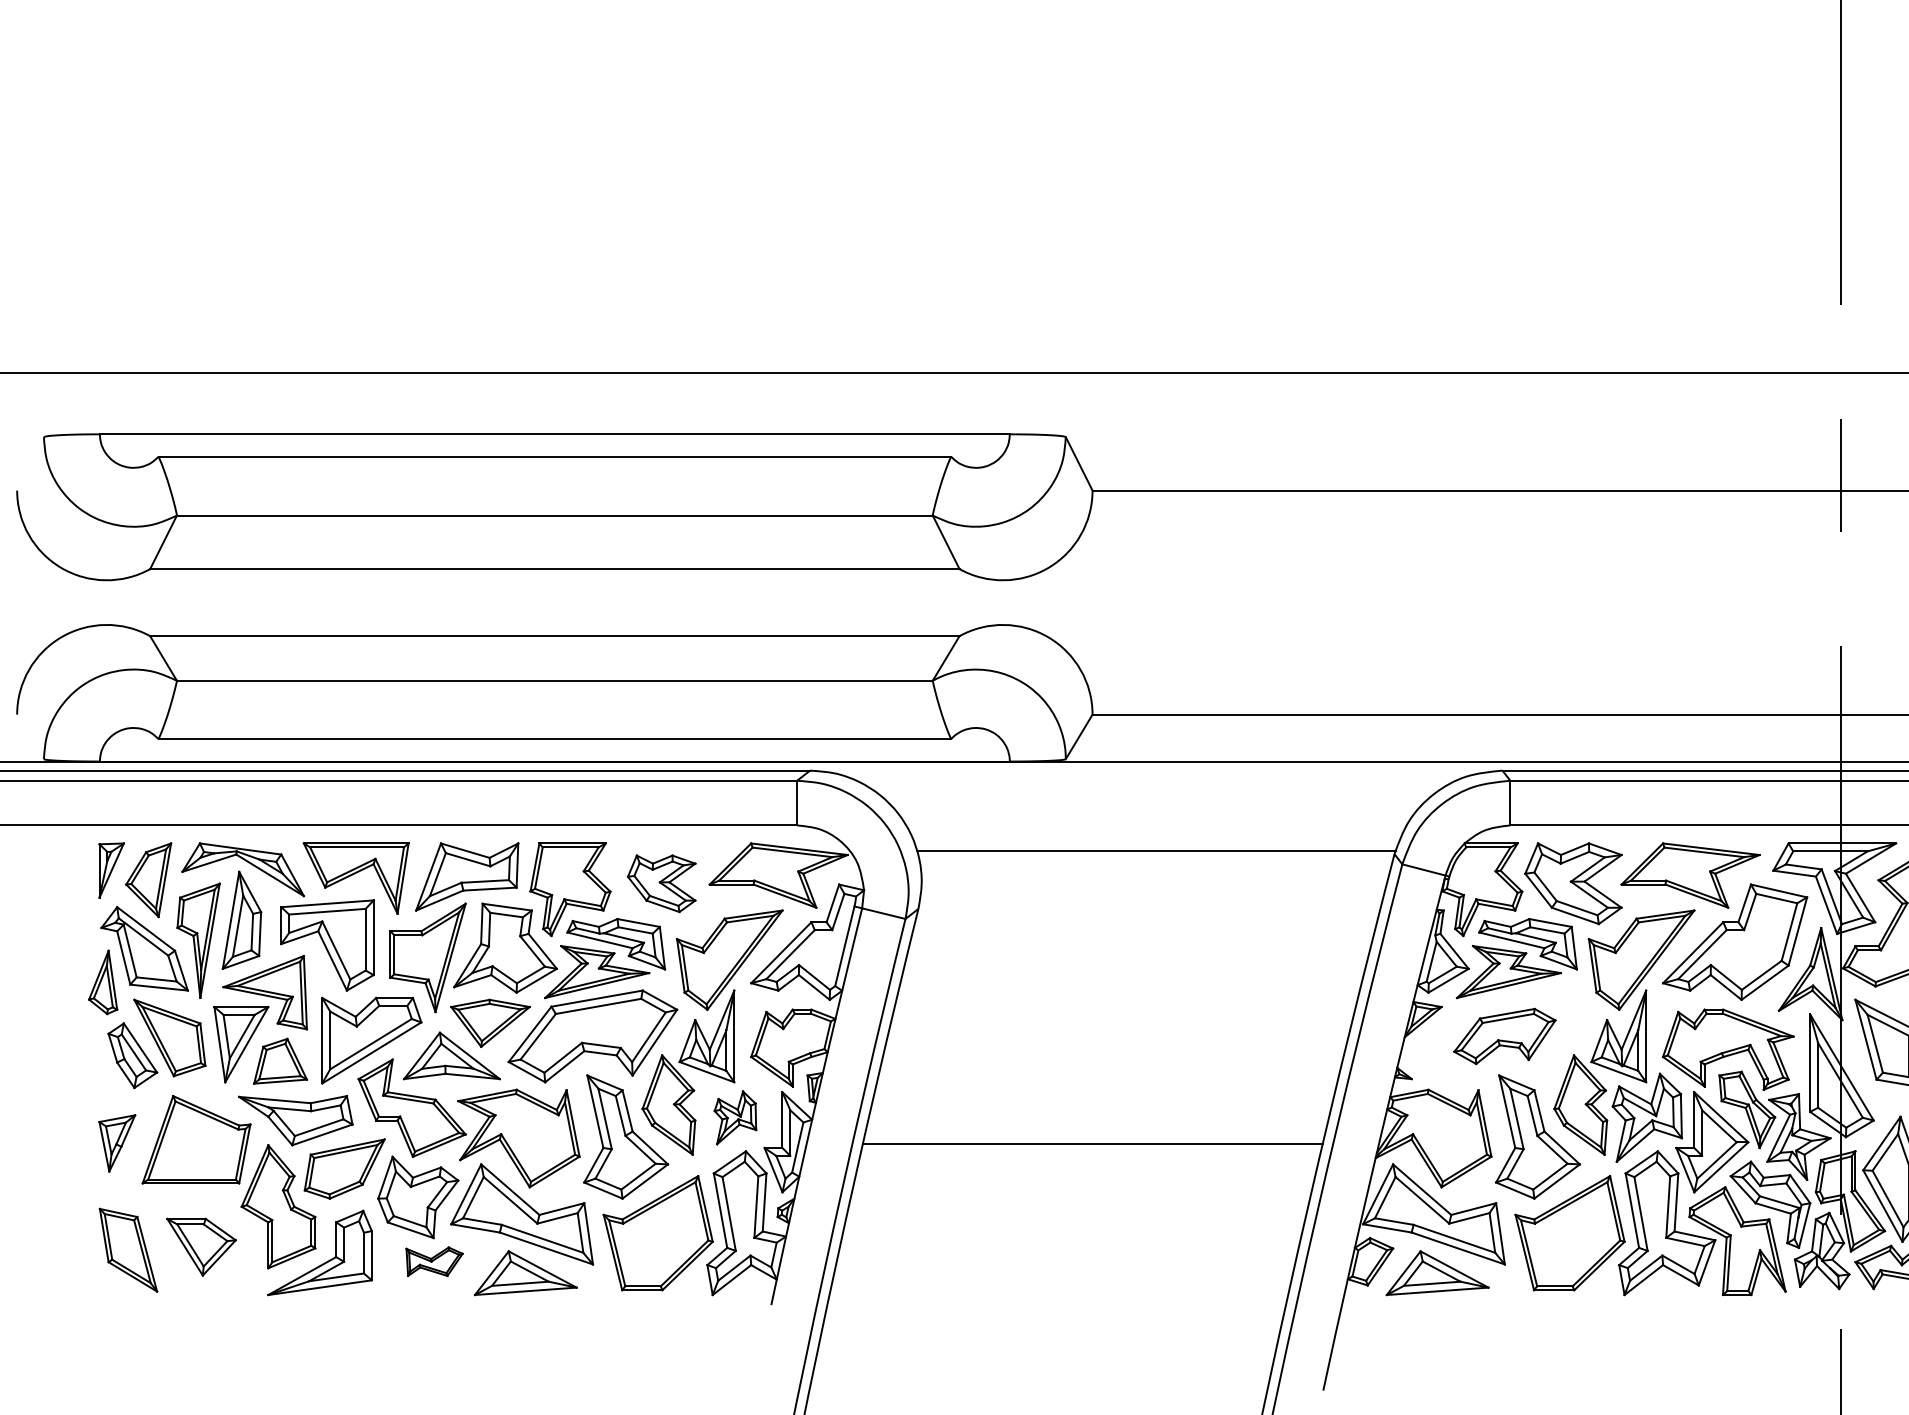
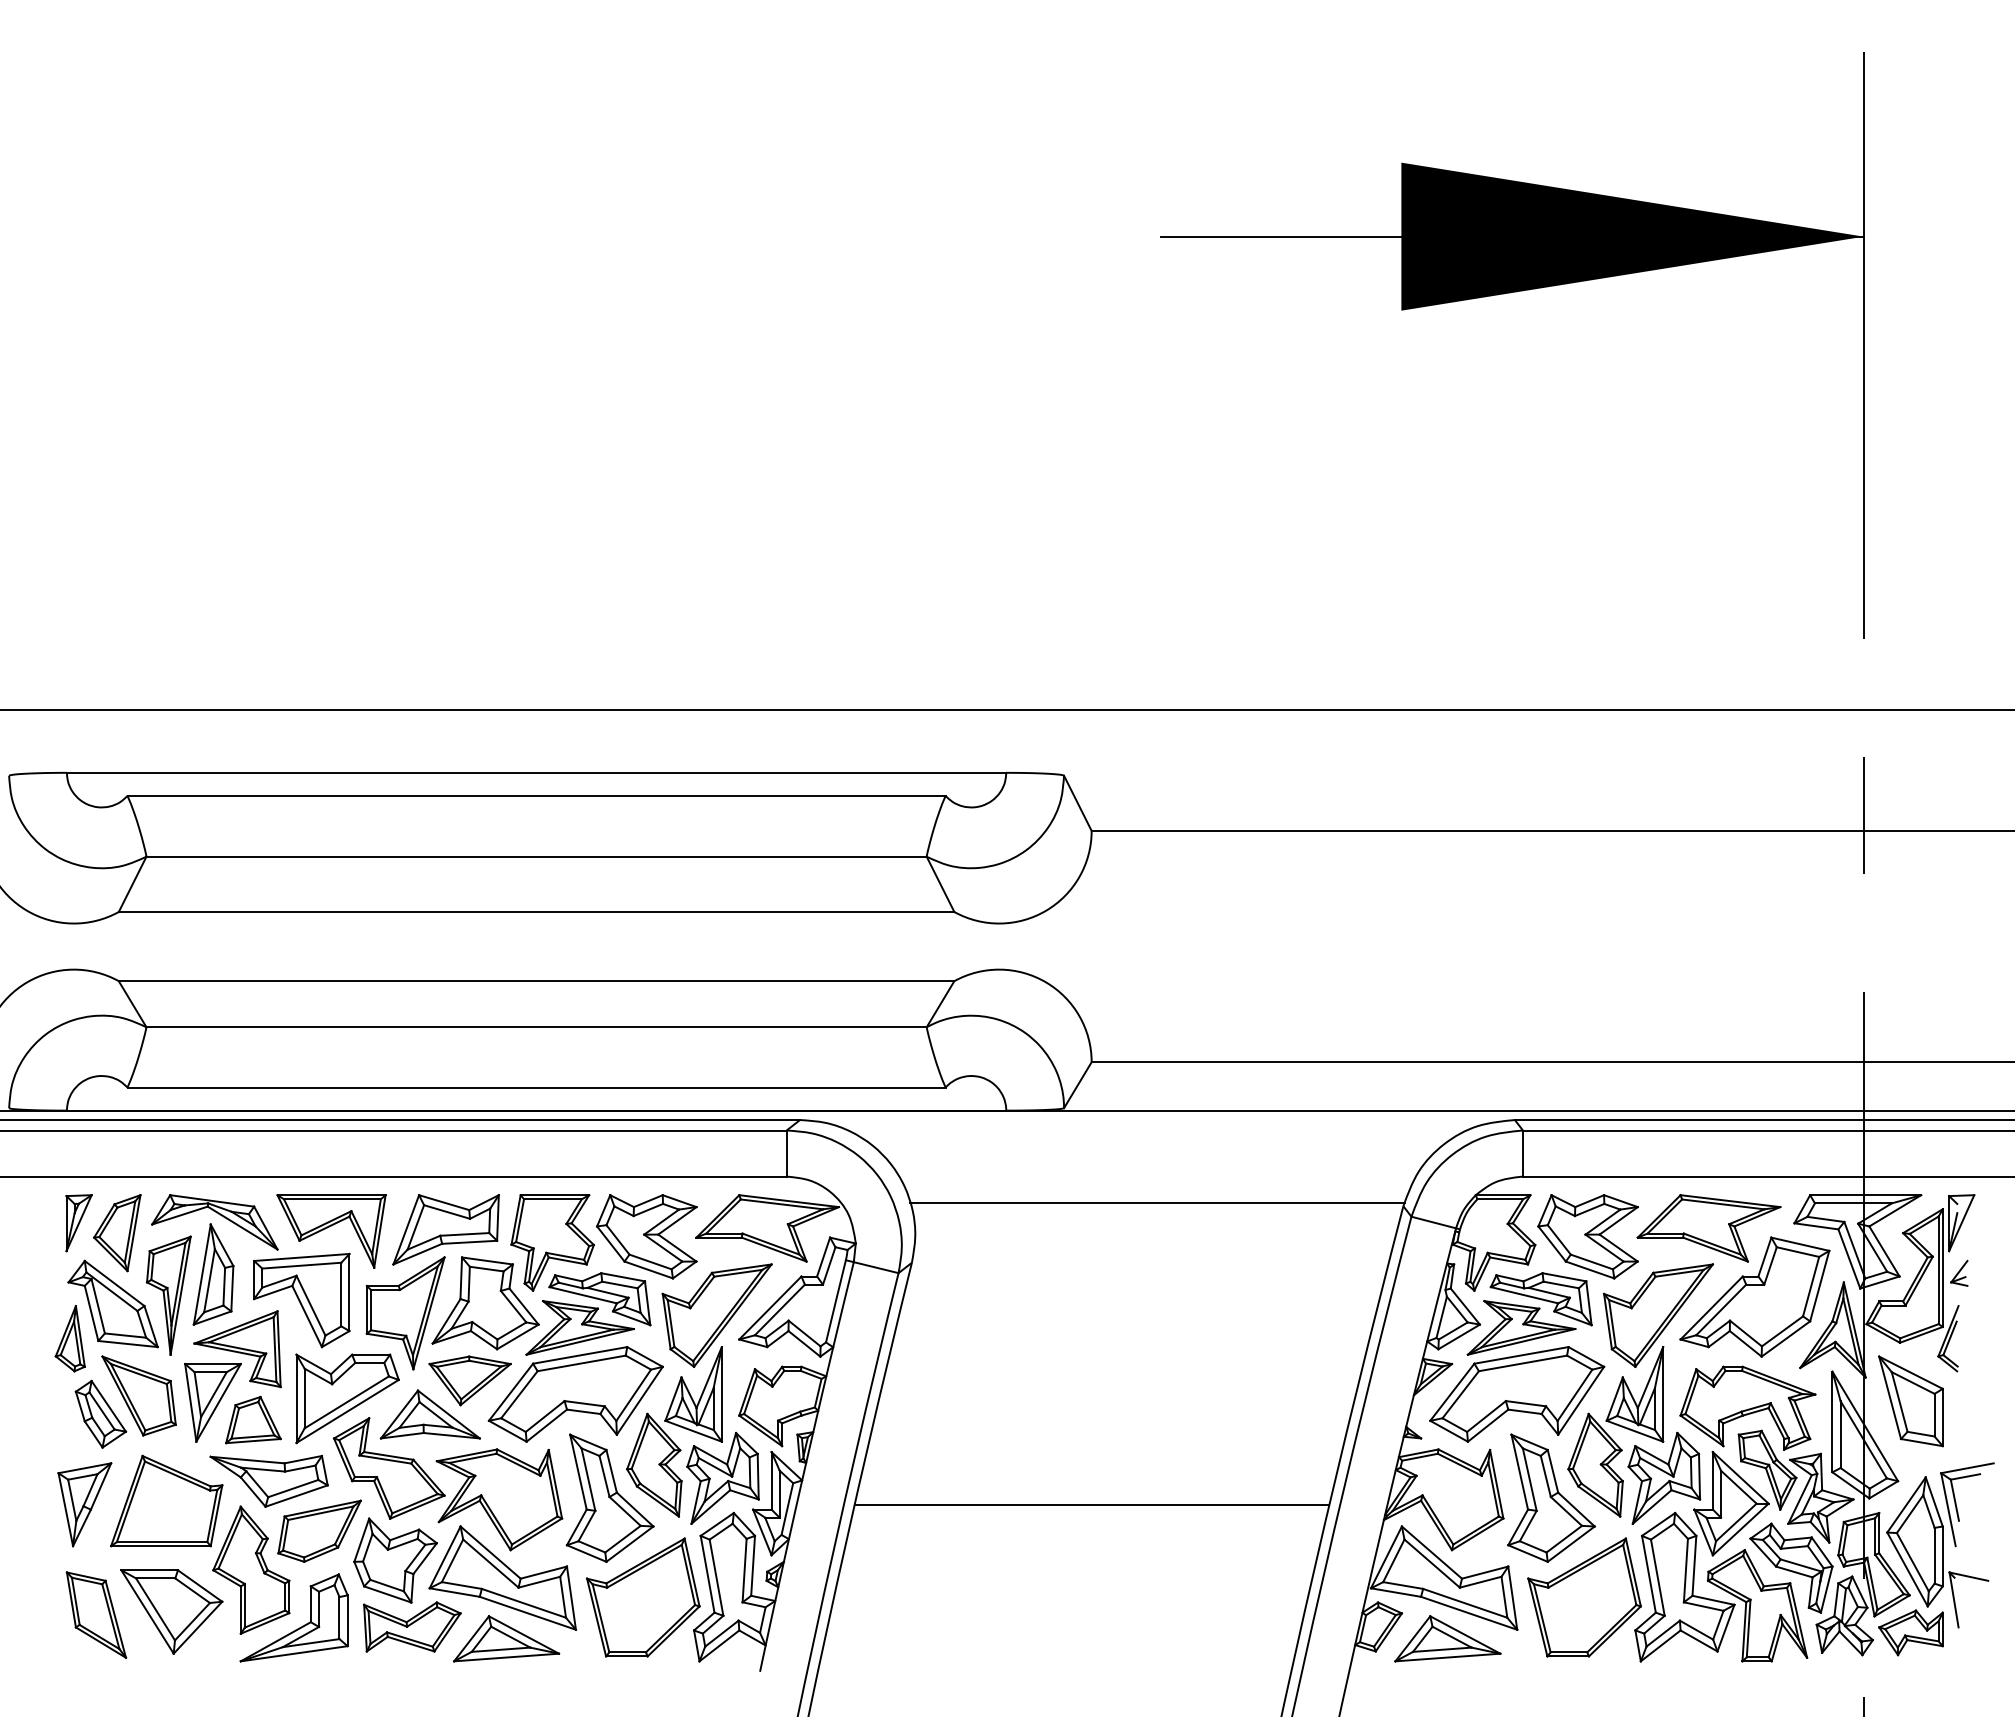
part: (661, 883) -> (646, 1236), size x1.43
part: (1505, 1036) -> (1517, 1394), size x1.67
part: (734, 1117) -> (722, 1478), size x1.67
part: (116, 1143) -> (84, 1504), size x1.43
part: (201, 1246) -> (171, 1611), size x1.43
part: (434, 1261) -> (412, 1626), size x1.67

